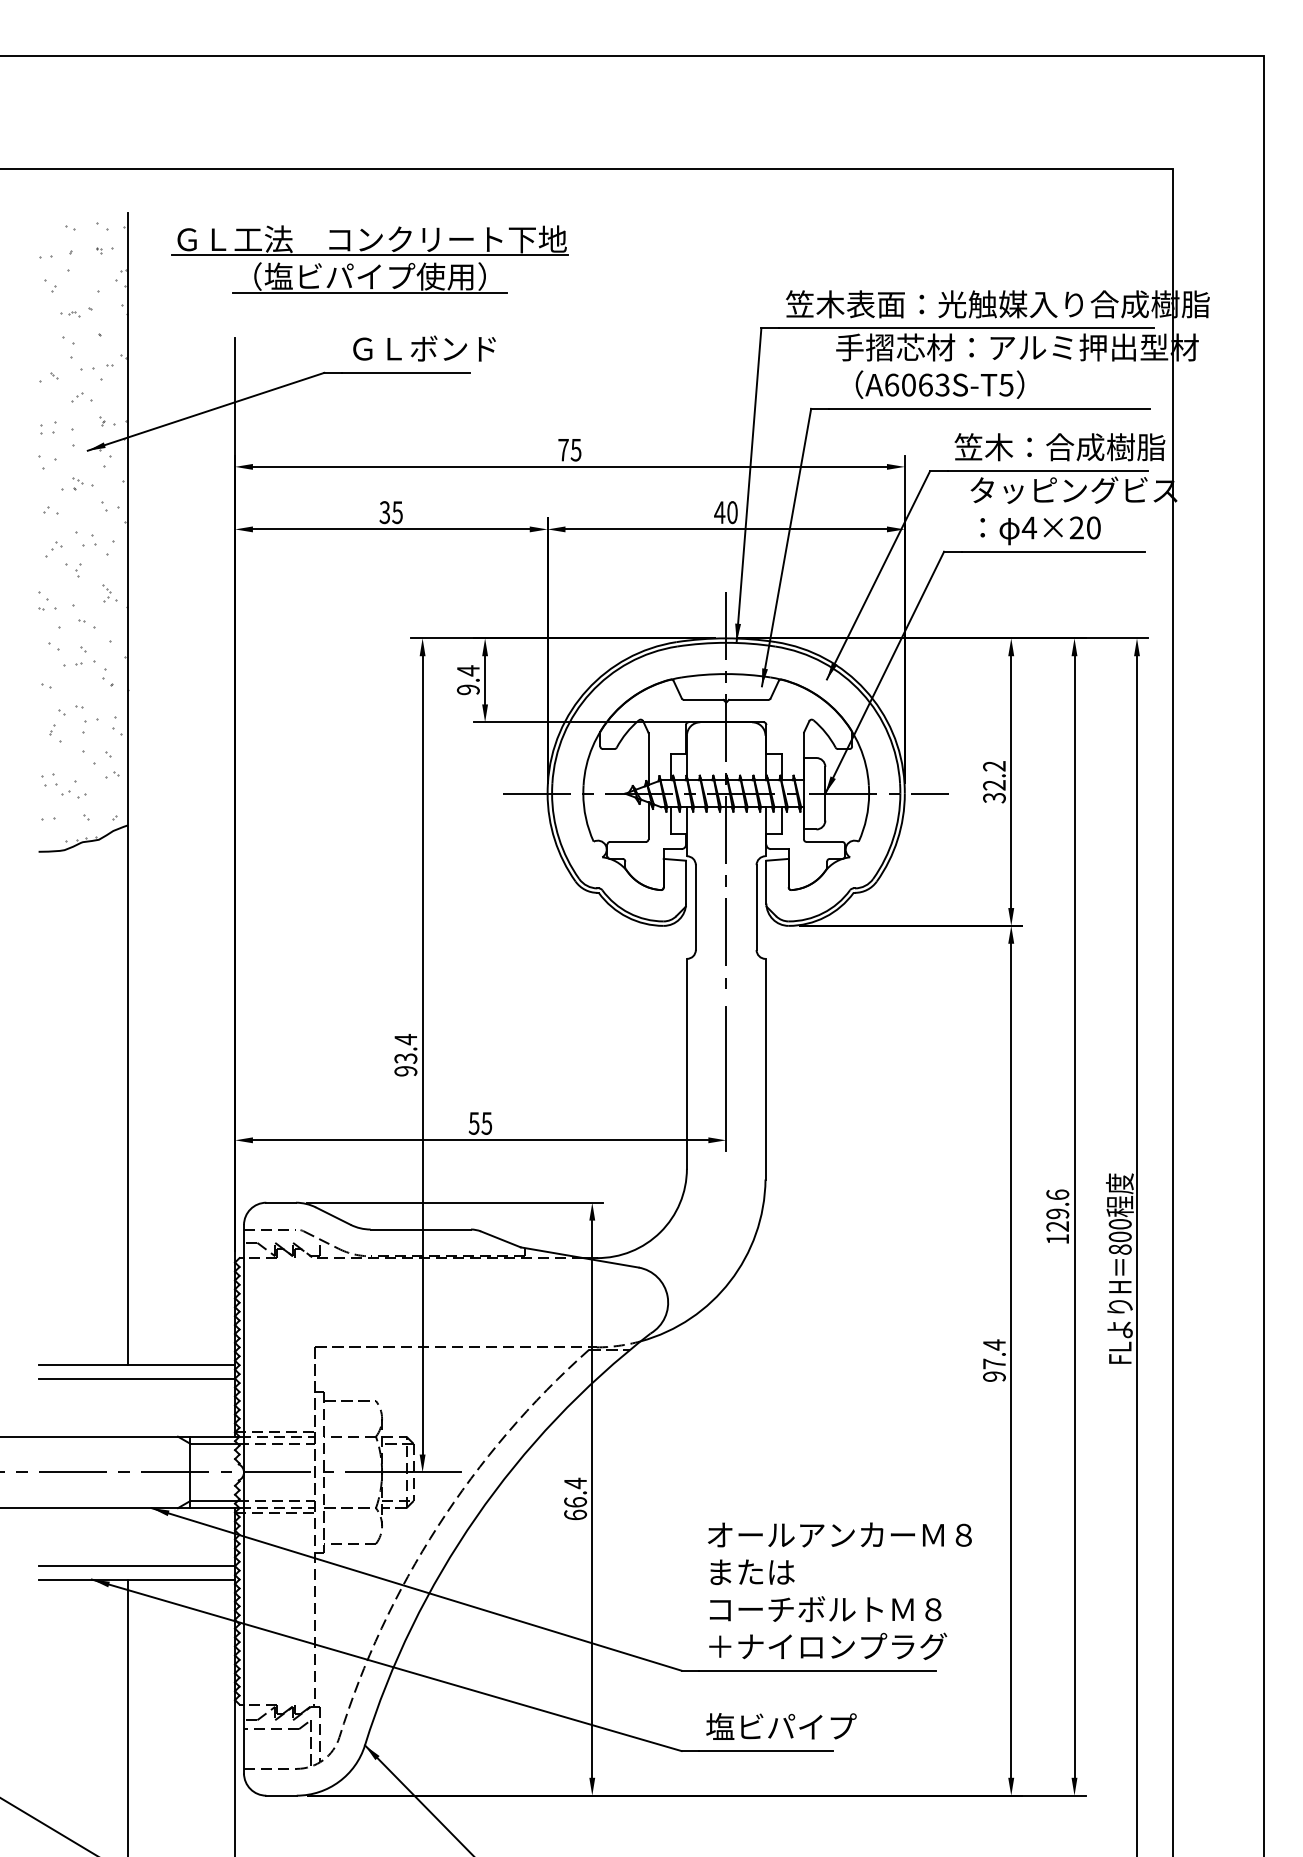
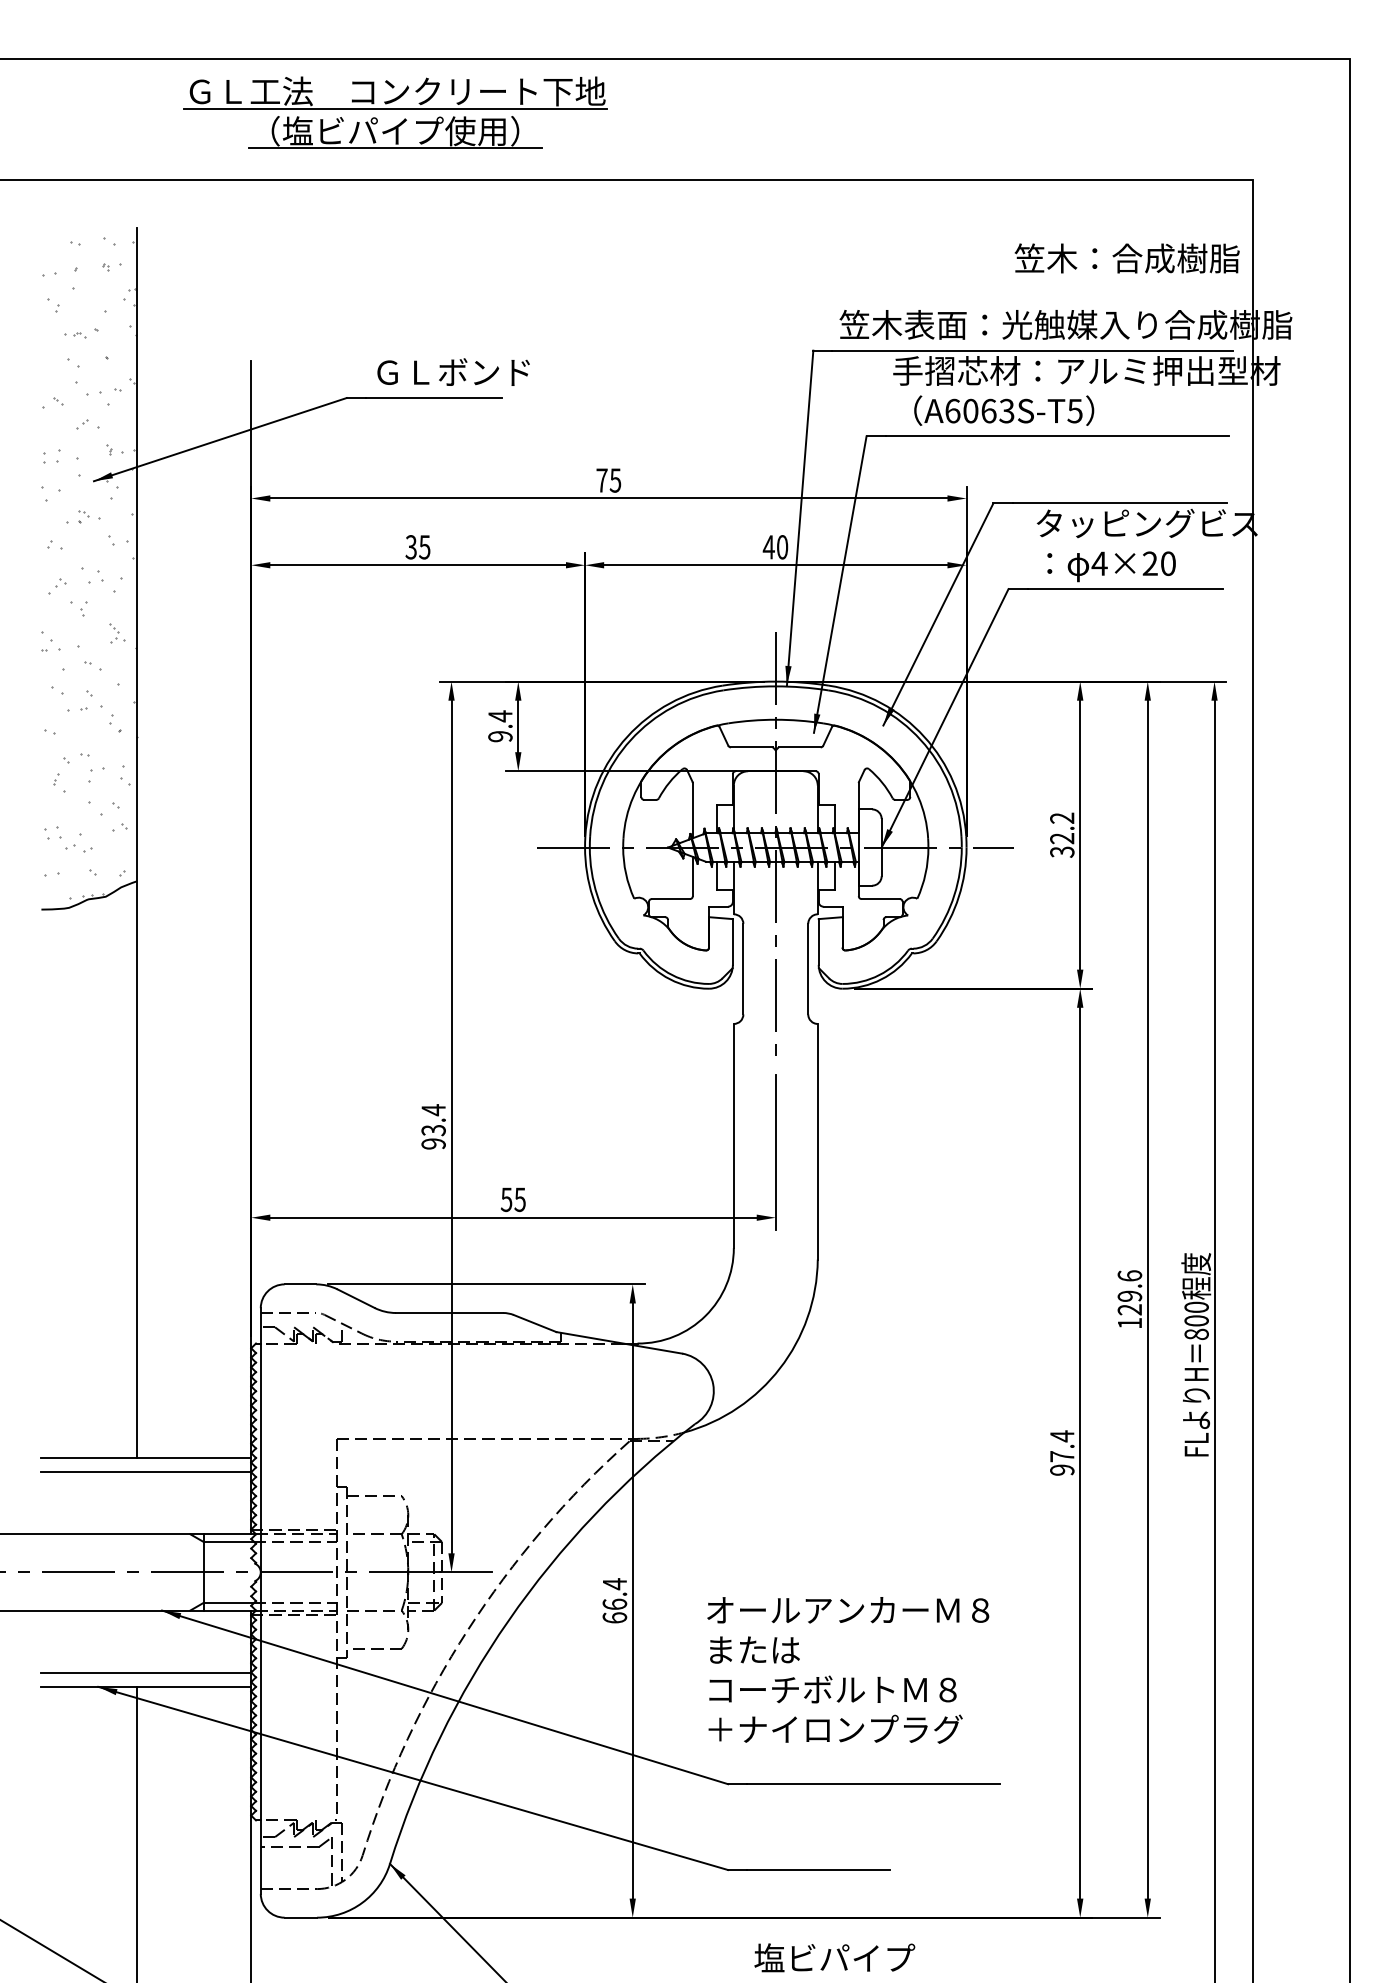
part: (370, 259) -> (395, 112), moved
text: (1059, 447) -> (1126, 258), moved
text: (840, 1591) -> (848, 1670), moved
text: (781, 1726) -> (834, 1957), moved

